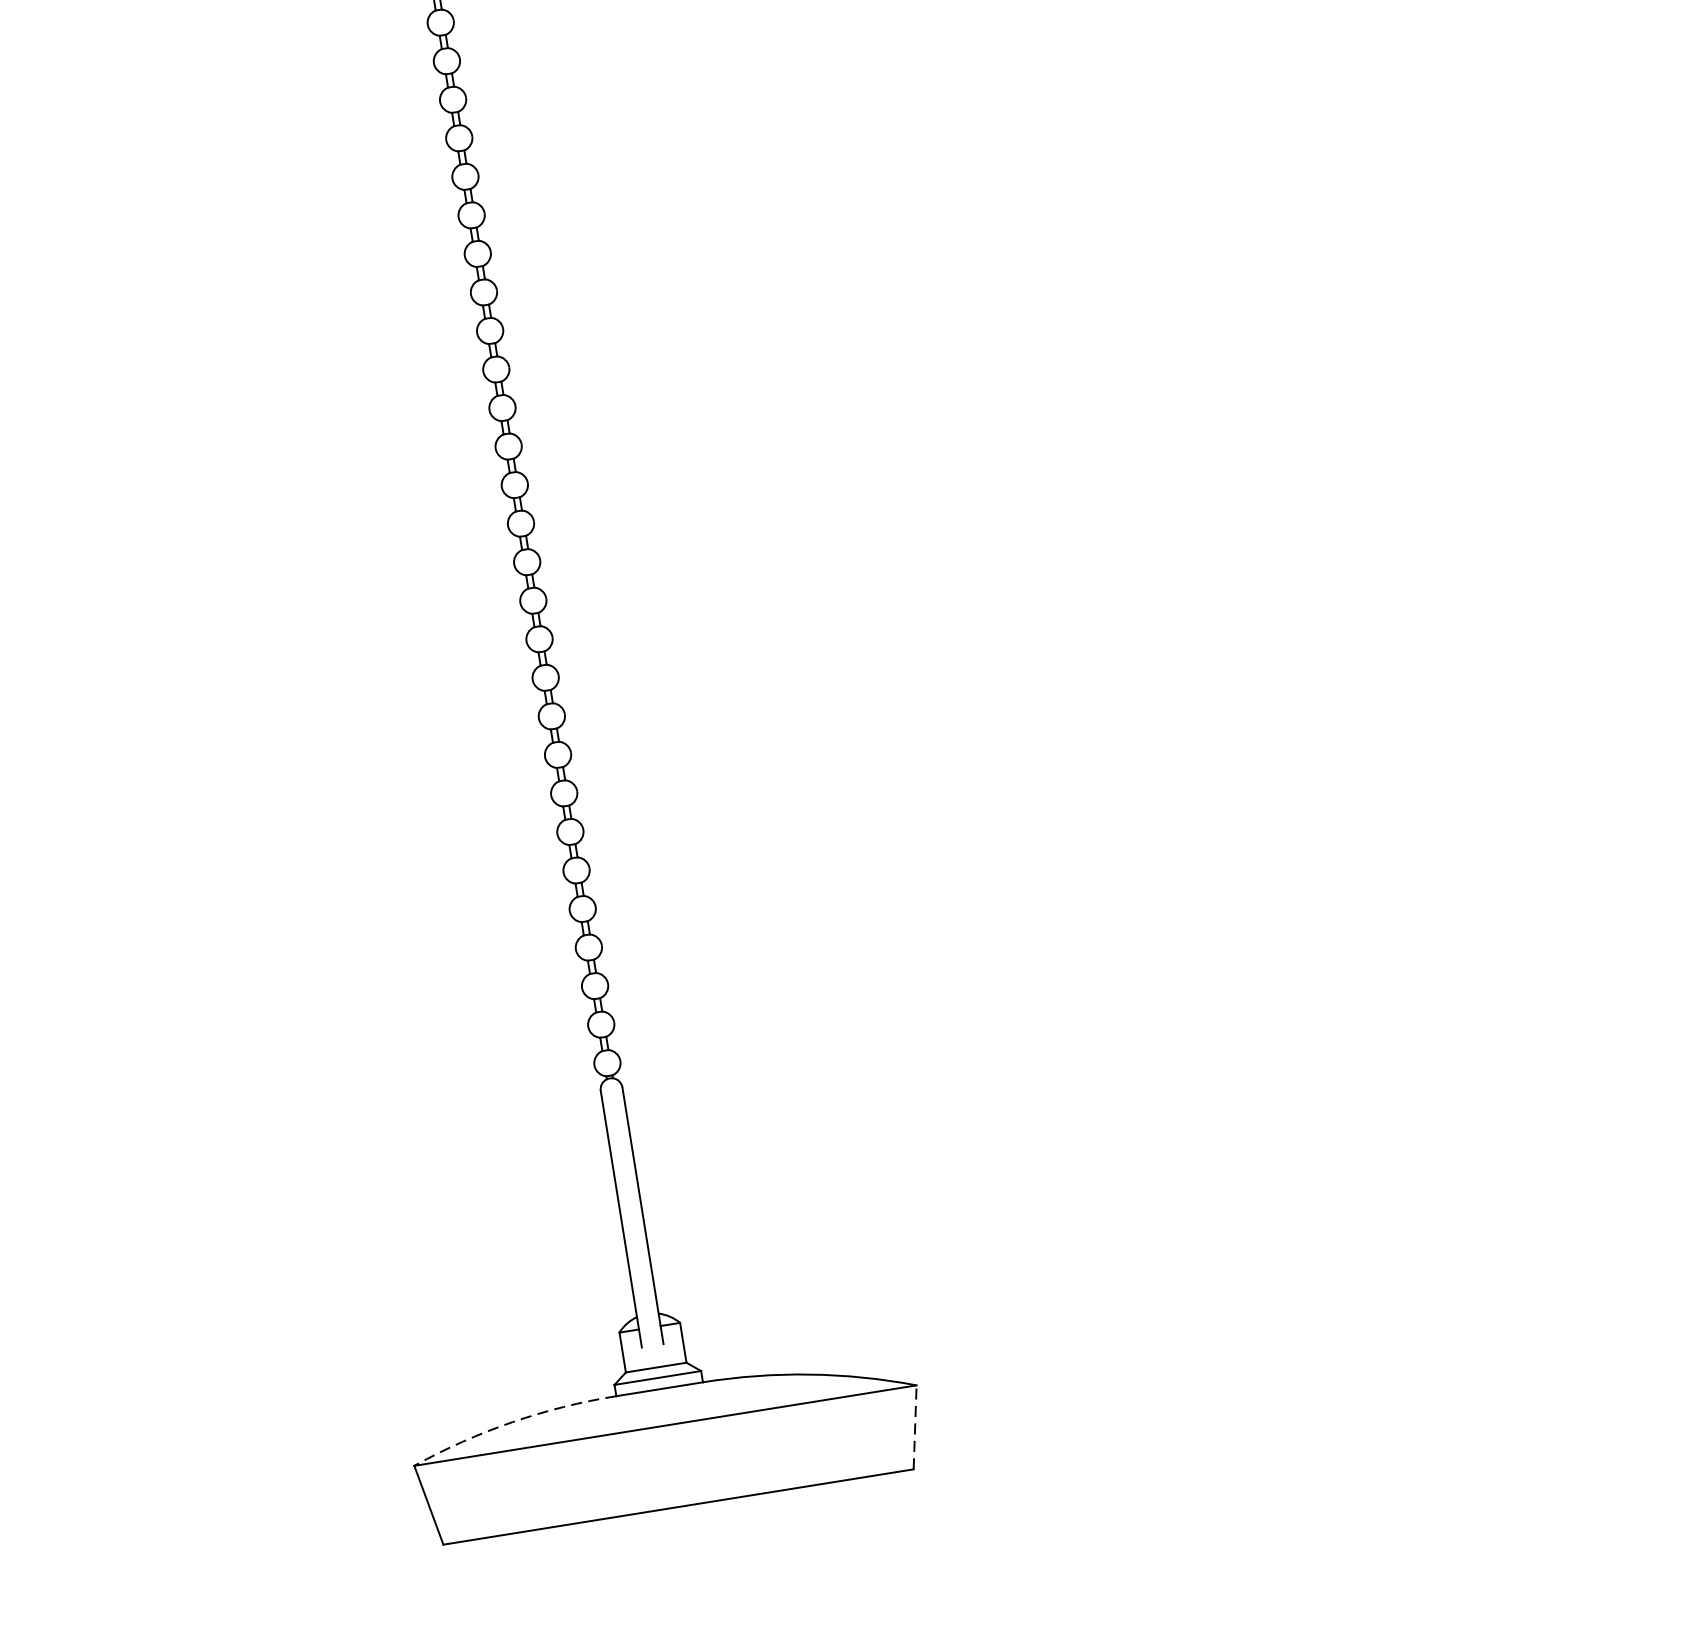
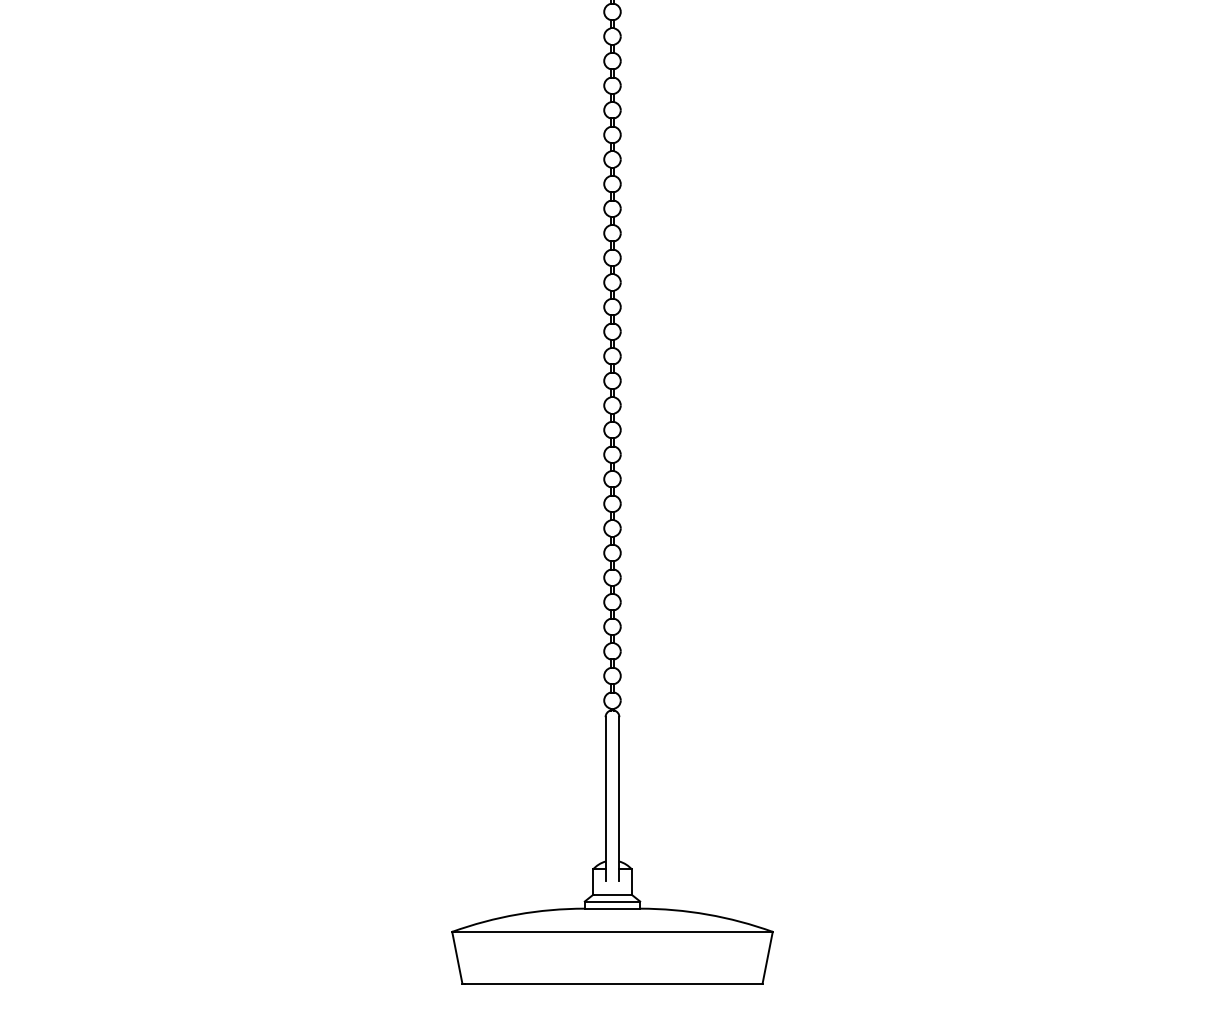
arc: (512, 1422) -> (517, 914), dashed -> solid
line: (914, 1426) -> (767, 957), dashed -> solid

